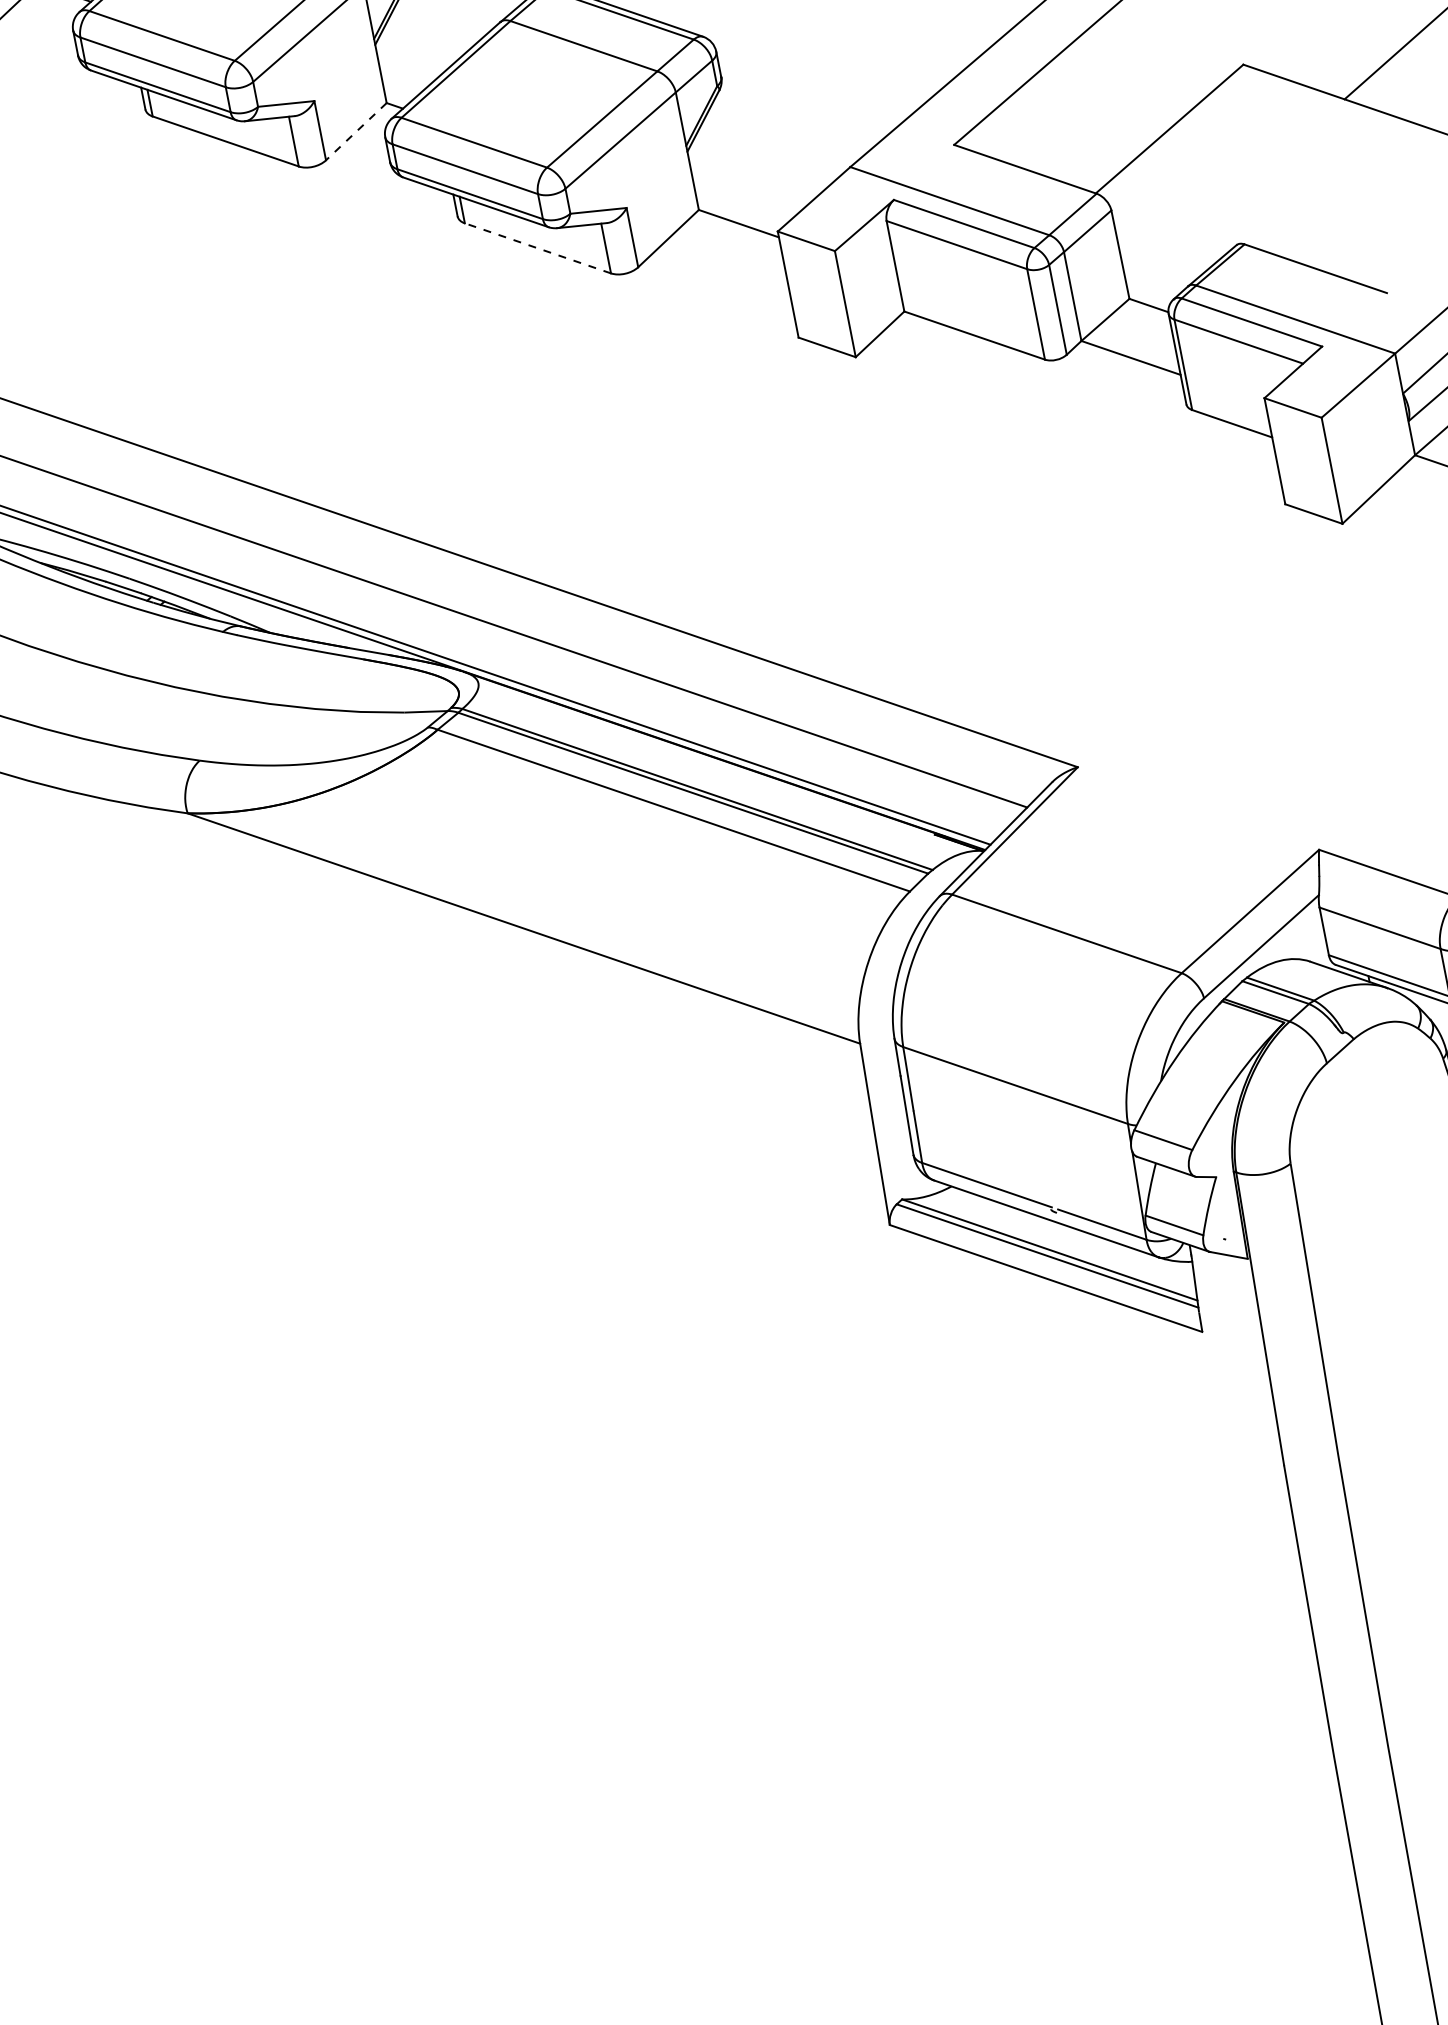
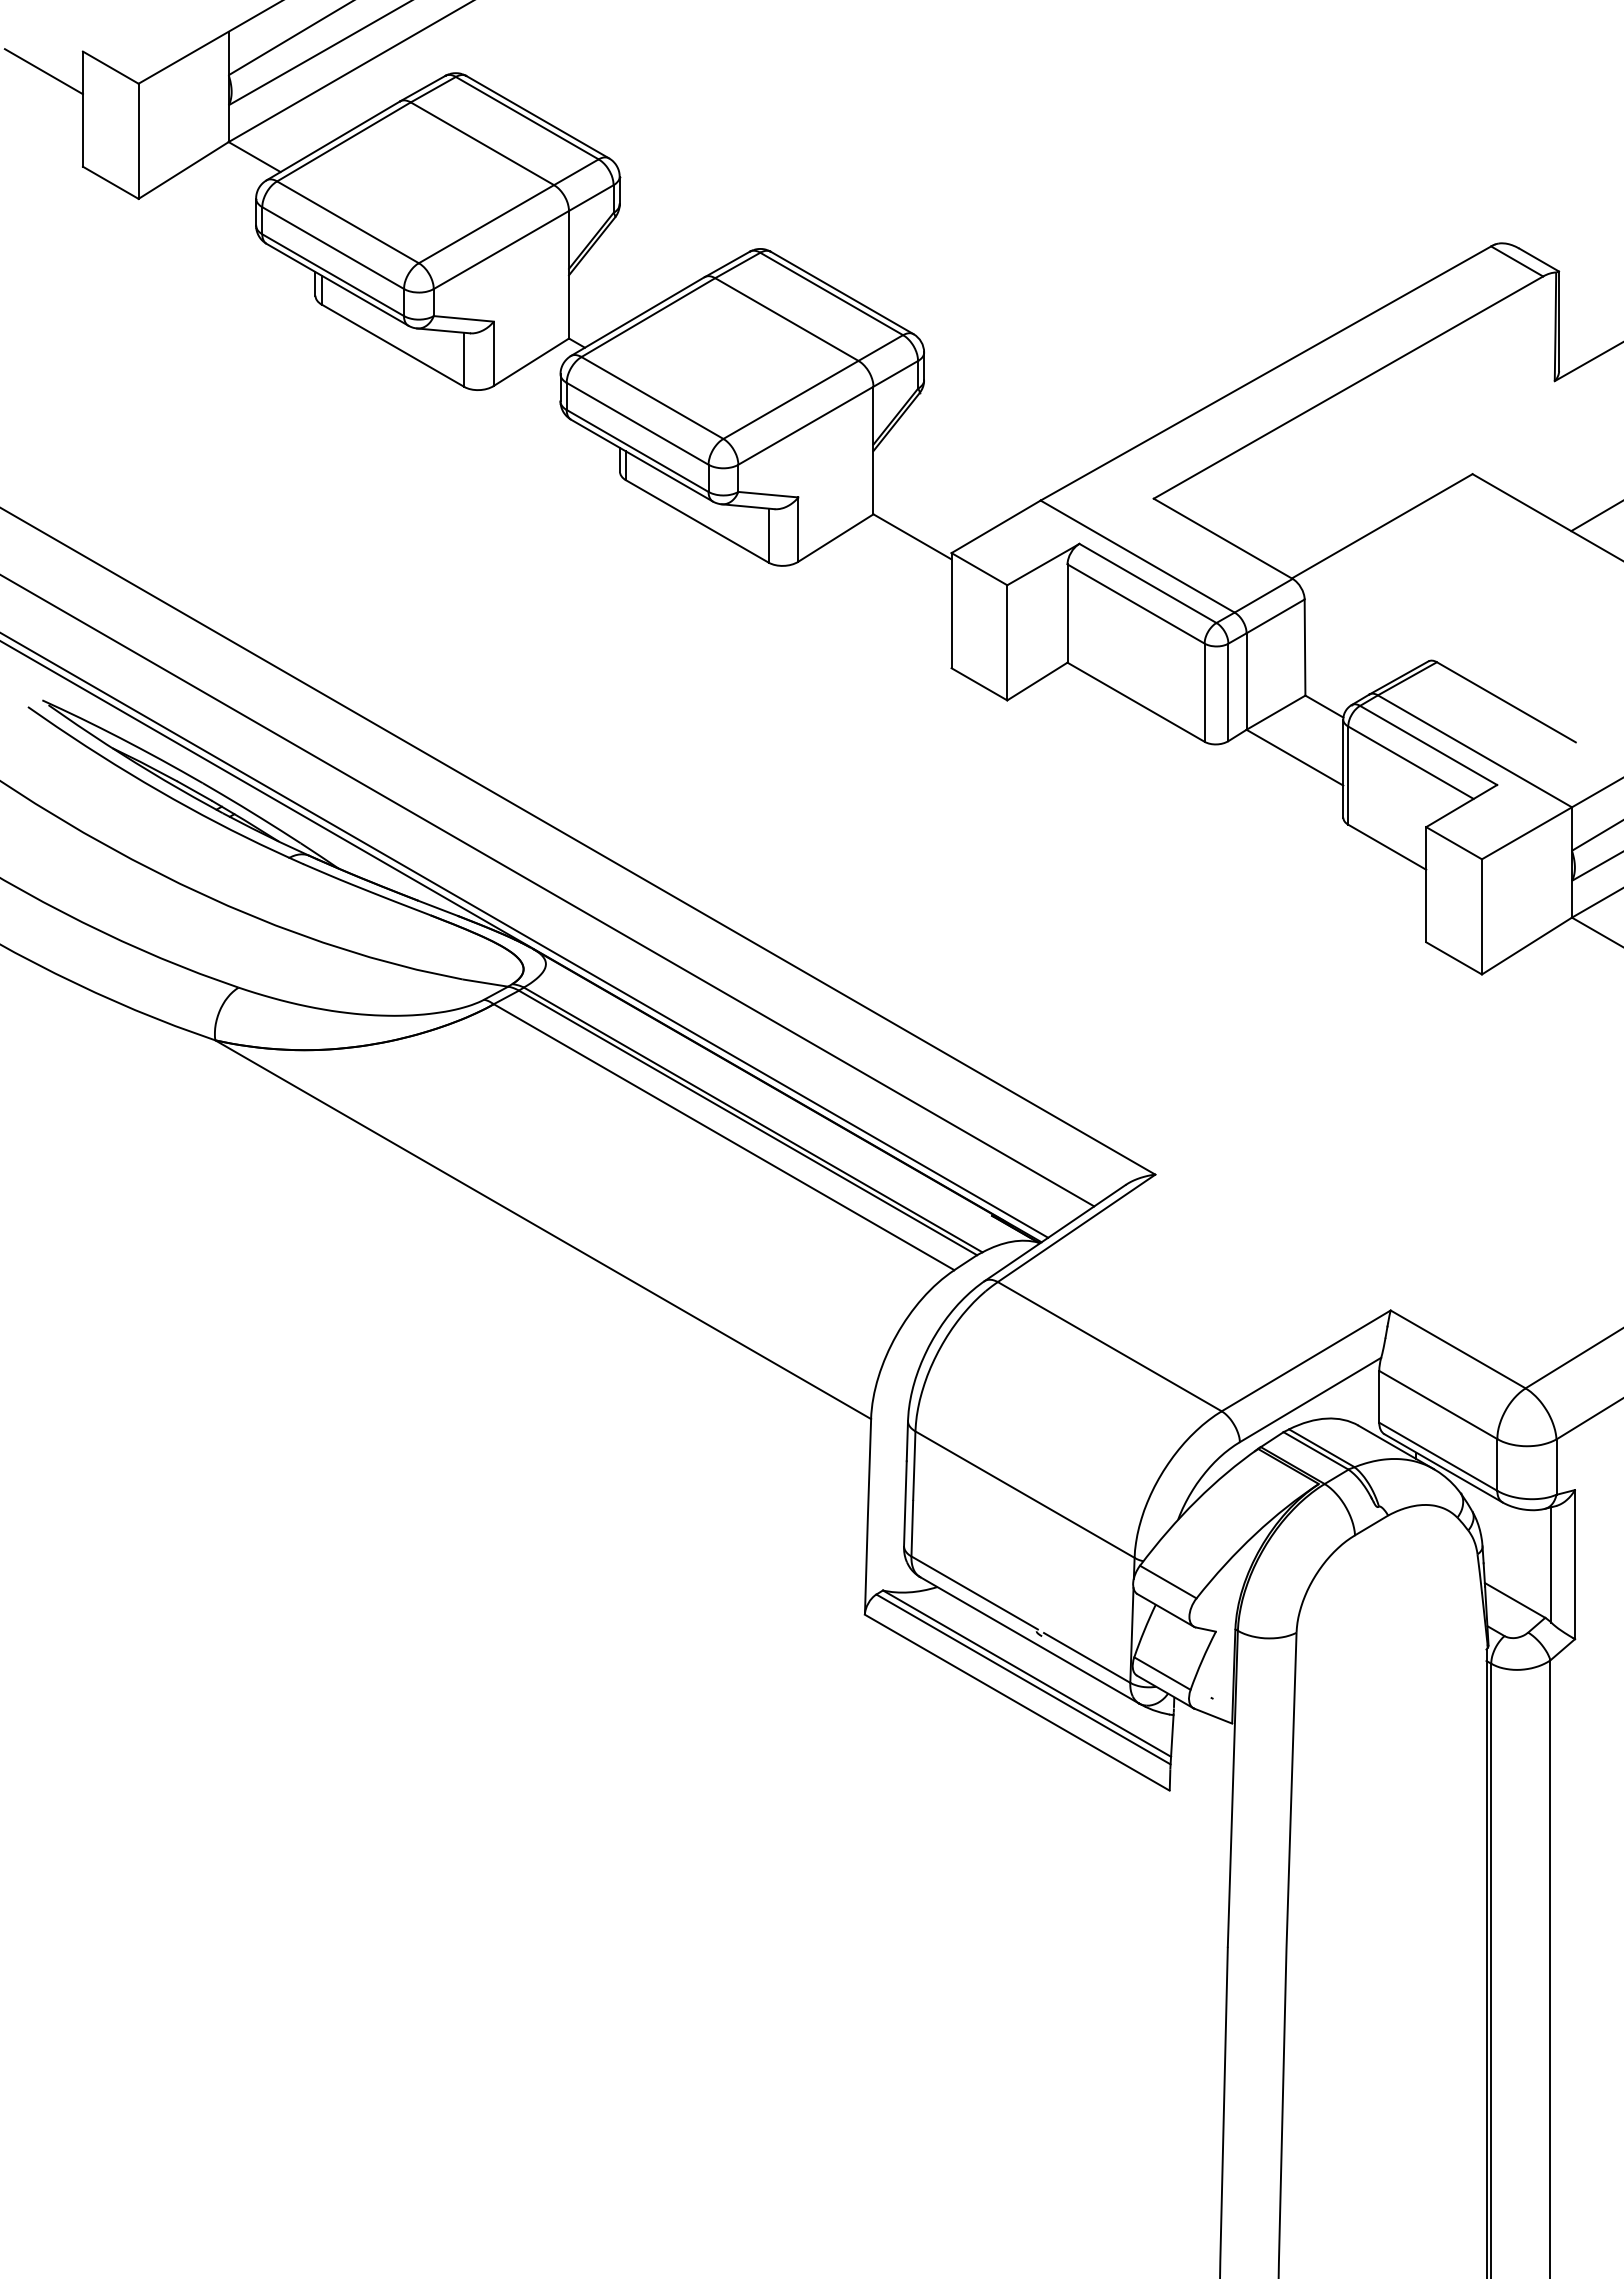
line: (356, 131) -> (531, 362), dashed -> solid
line: (537, 248) -> (696, 521), dashed -> solid

